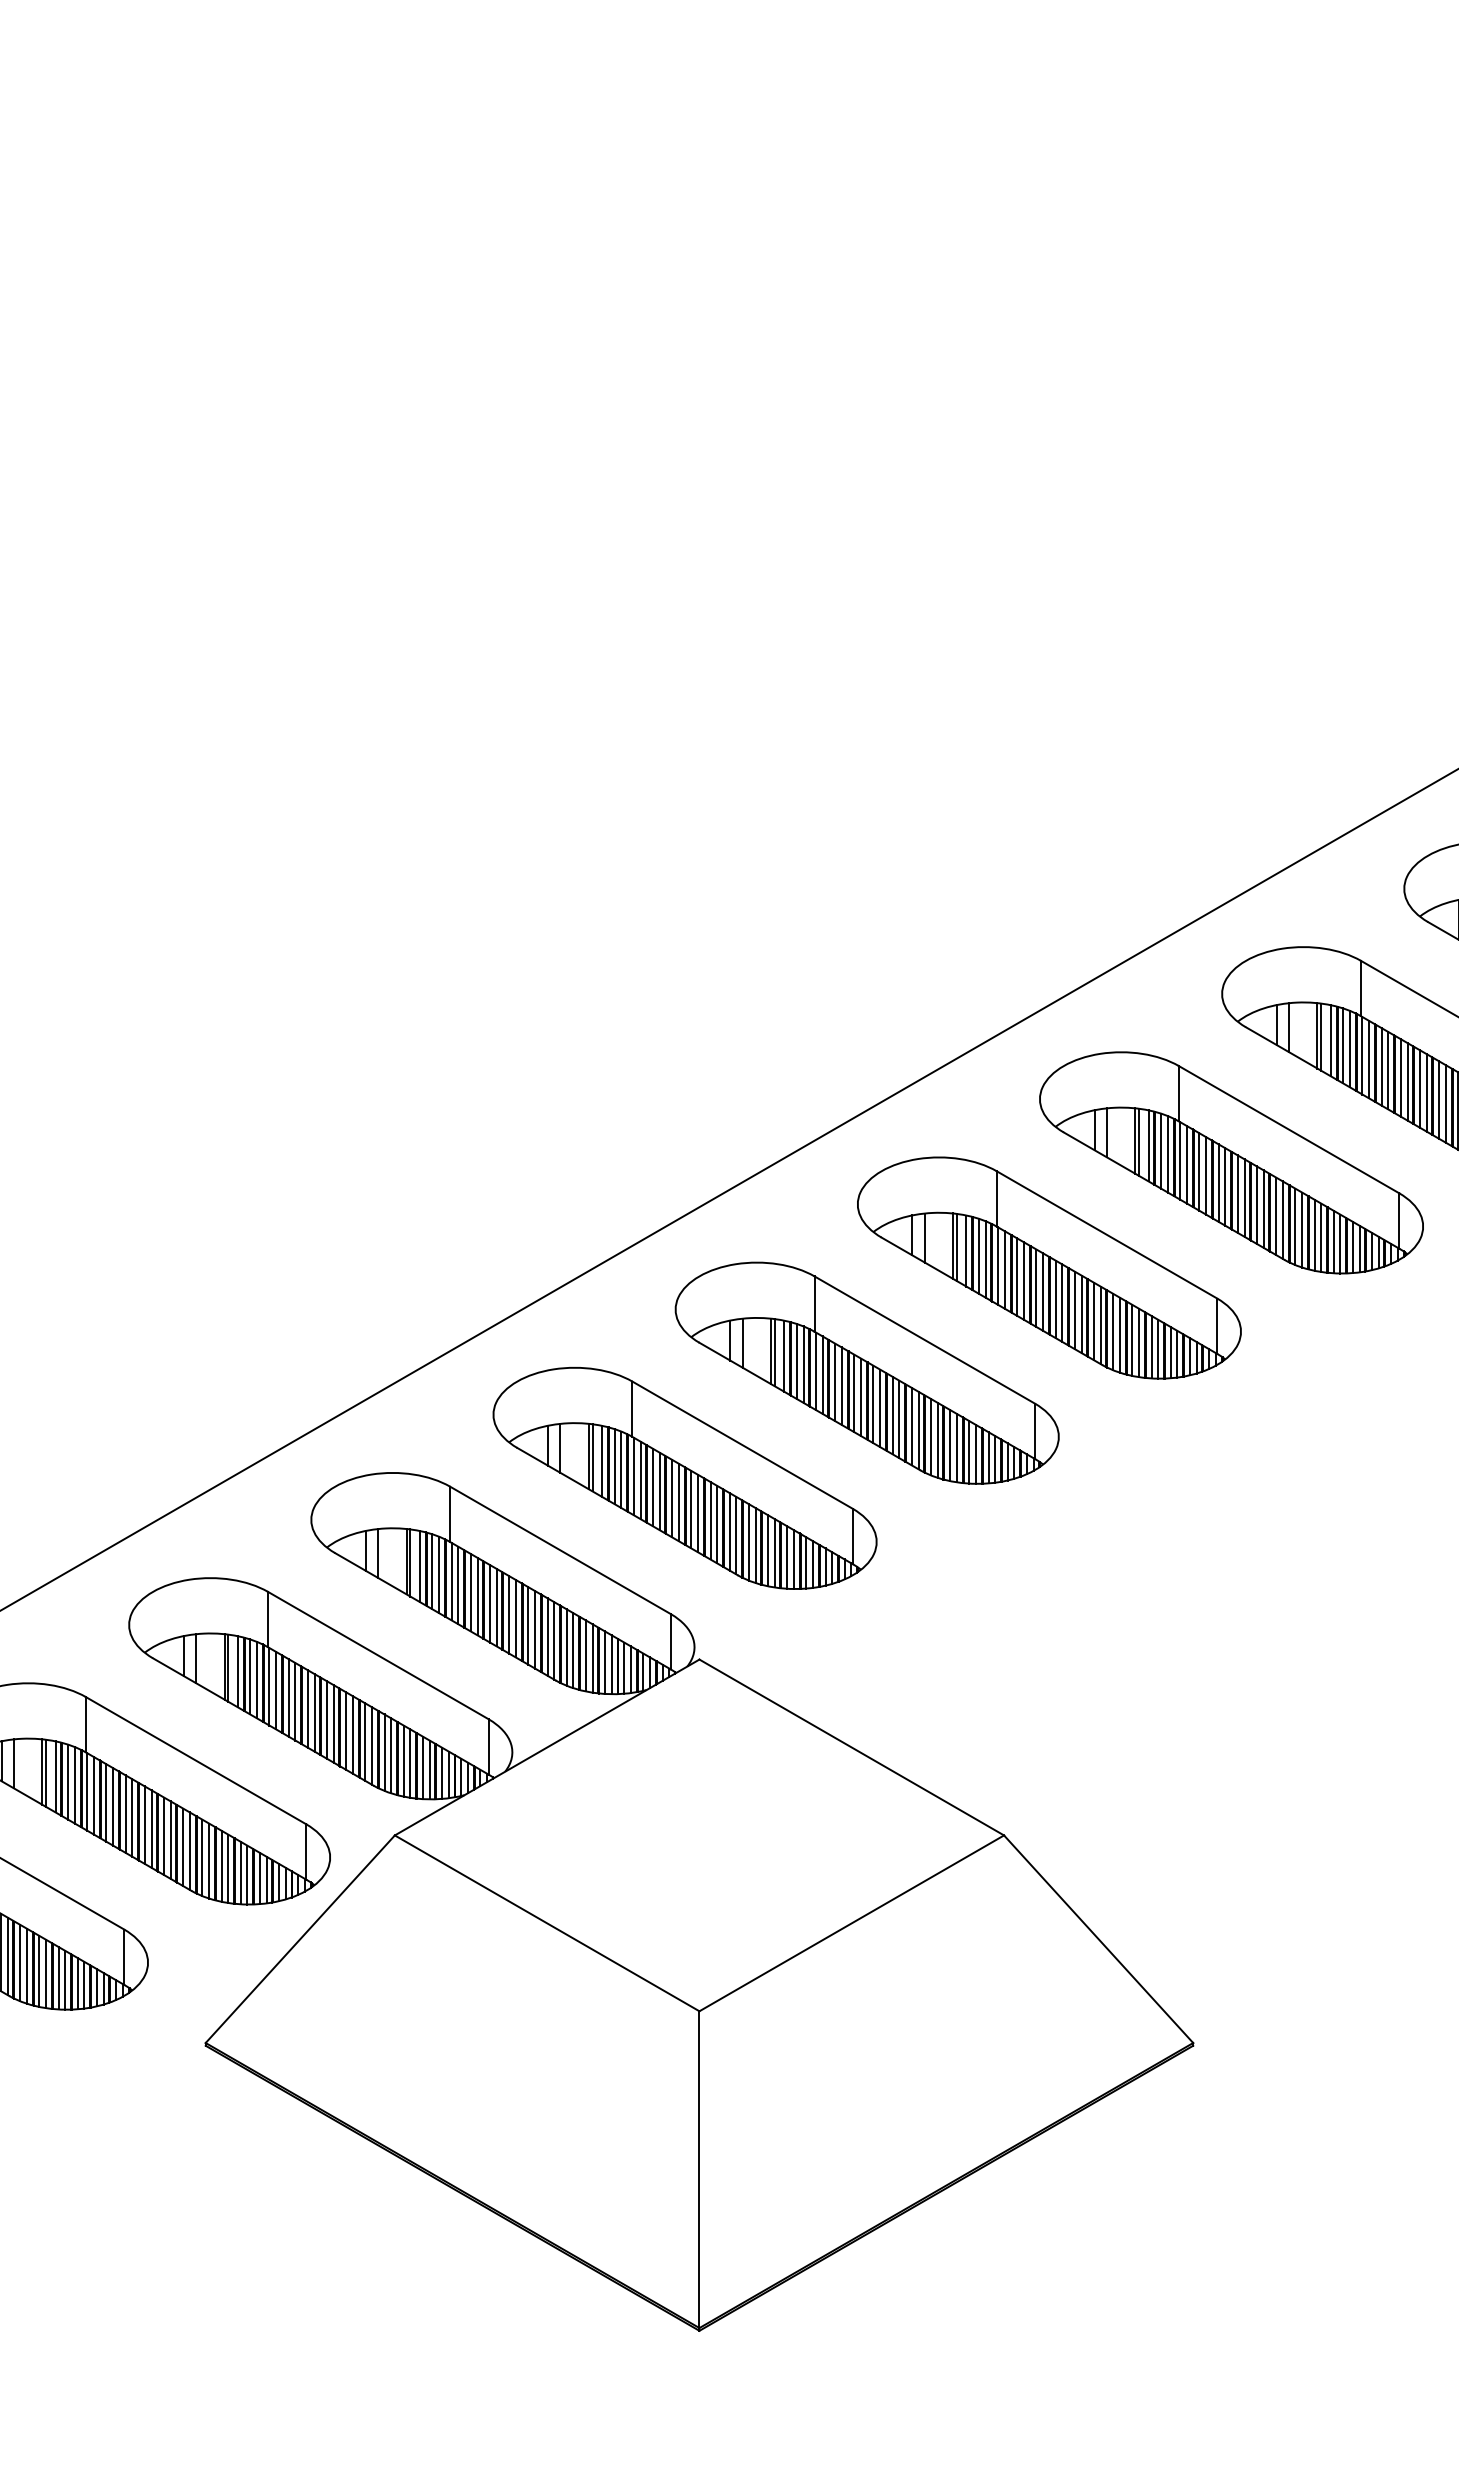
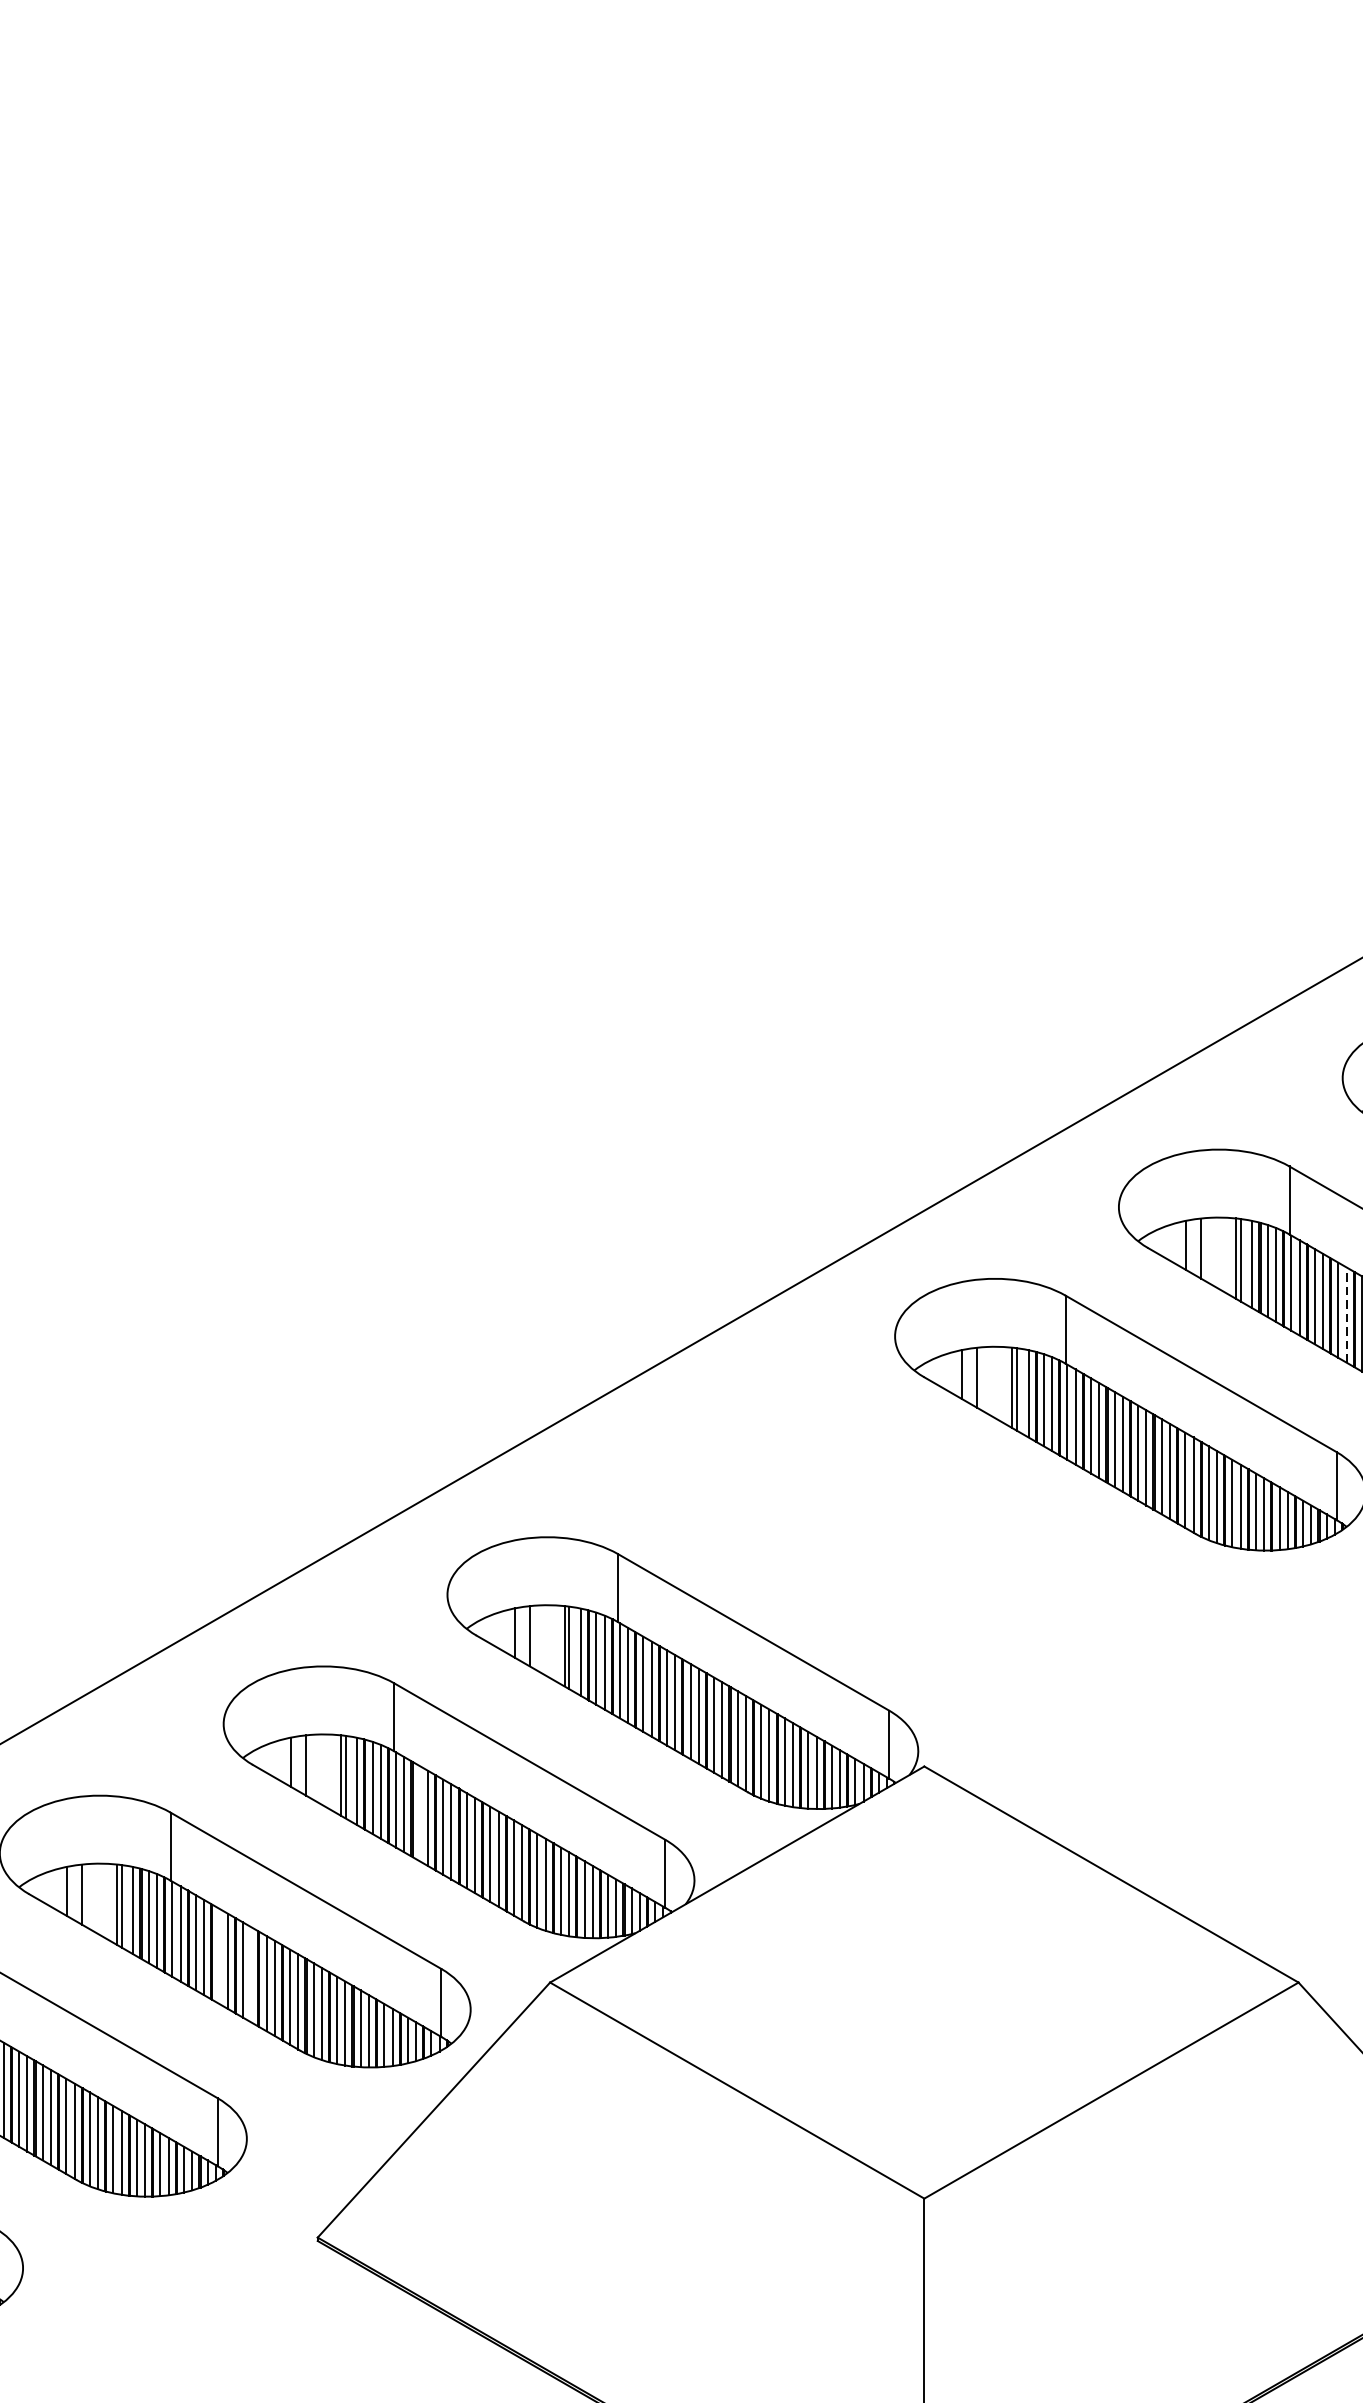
line: (1043, 1292) -> (1347, 1315), solid -> dashed
part: (684, 1477) -> (905, 1542), removed
line: (288, 1697) -> (419, 1813), removed
line: (125, 1813) -> (219, 1955), removed
line: (151, 1828) -> (251, 1974), removed

